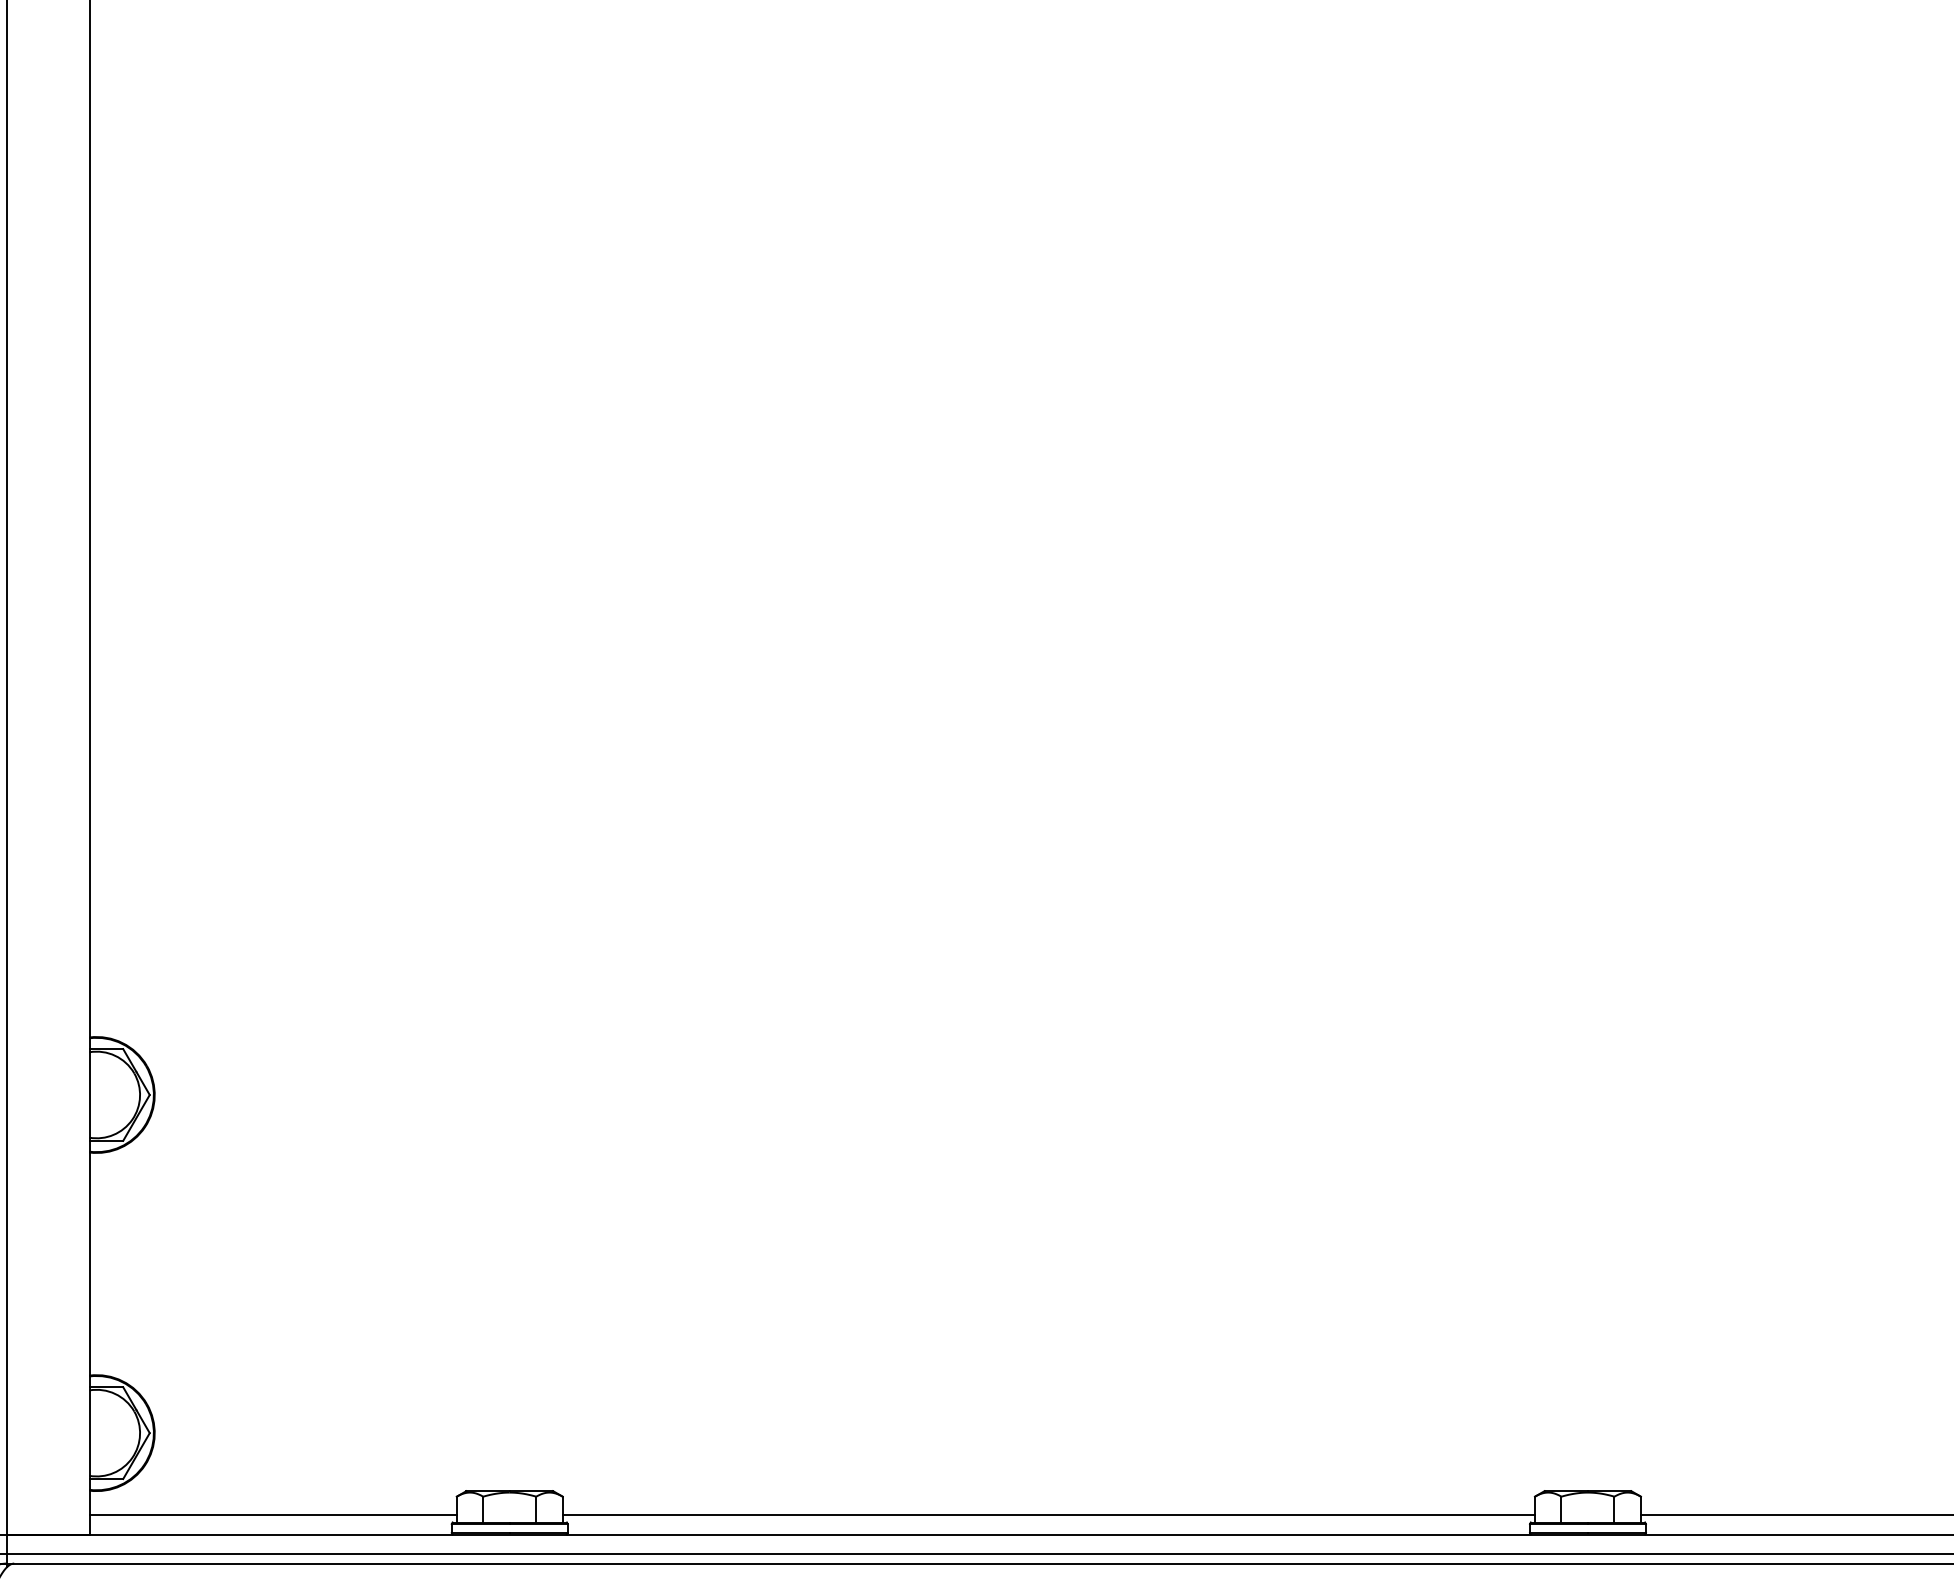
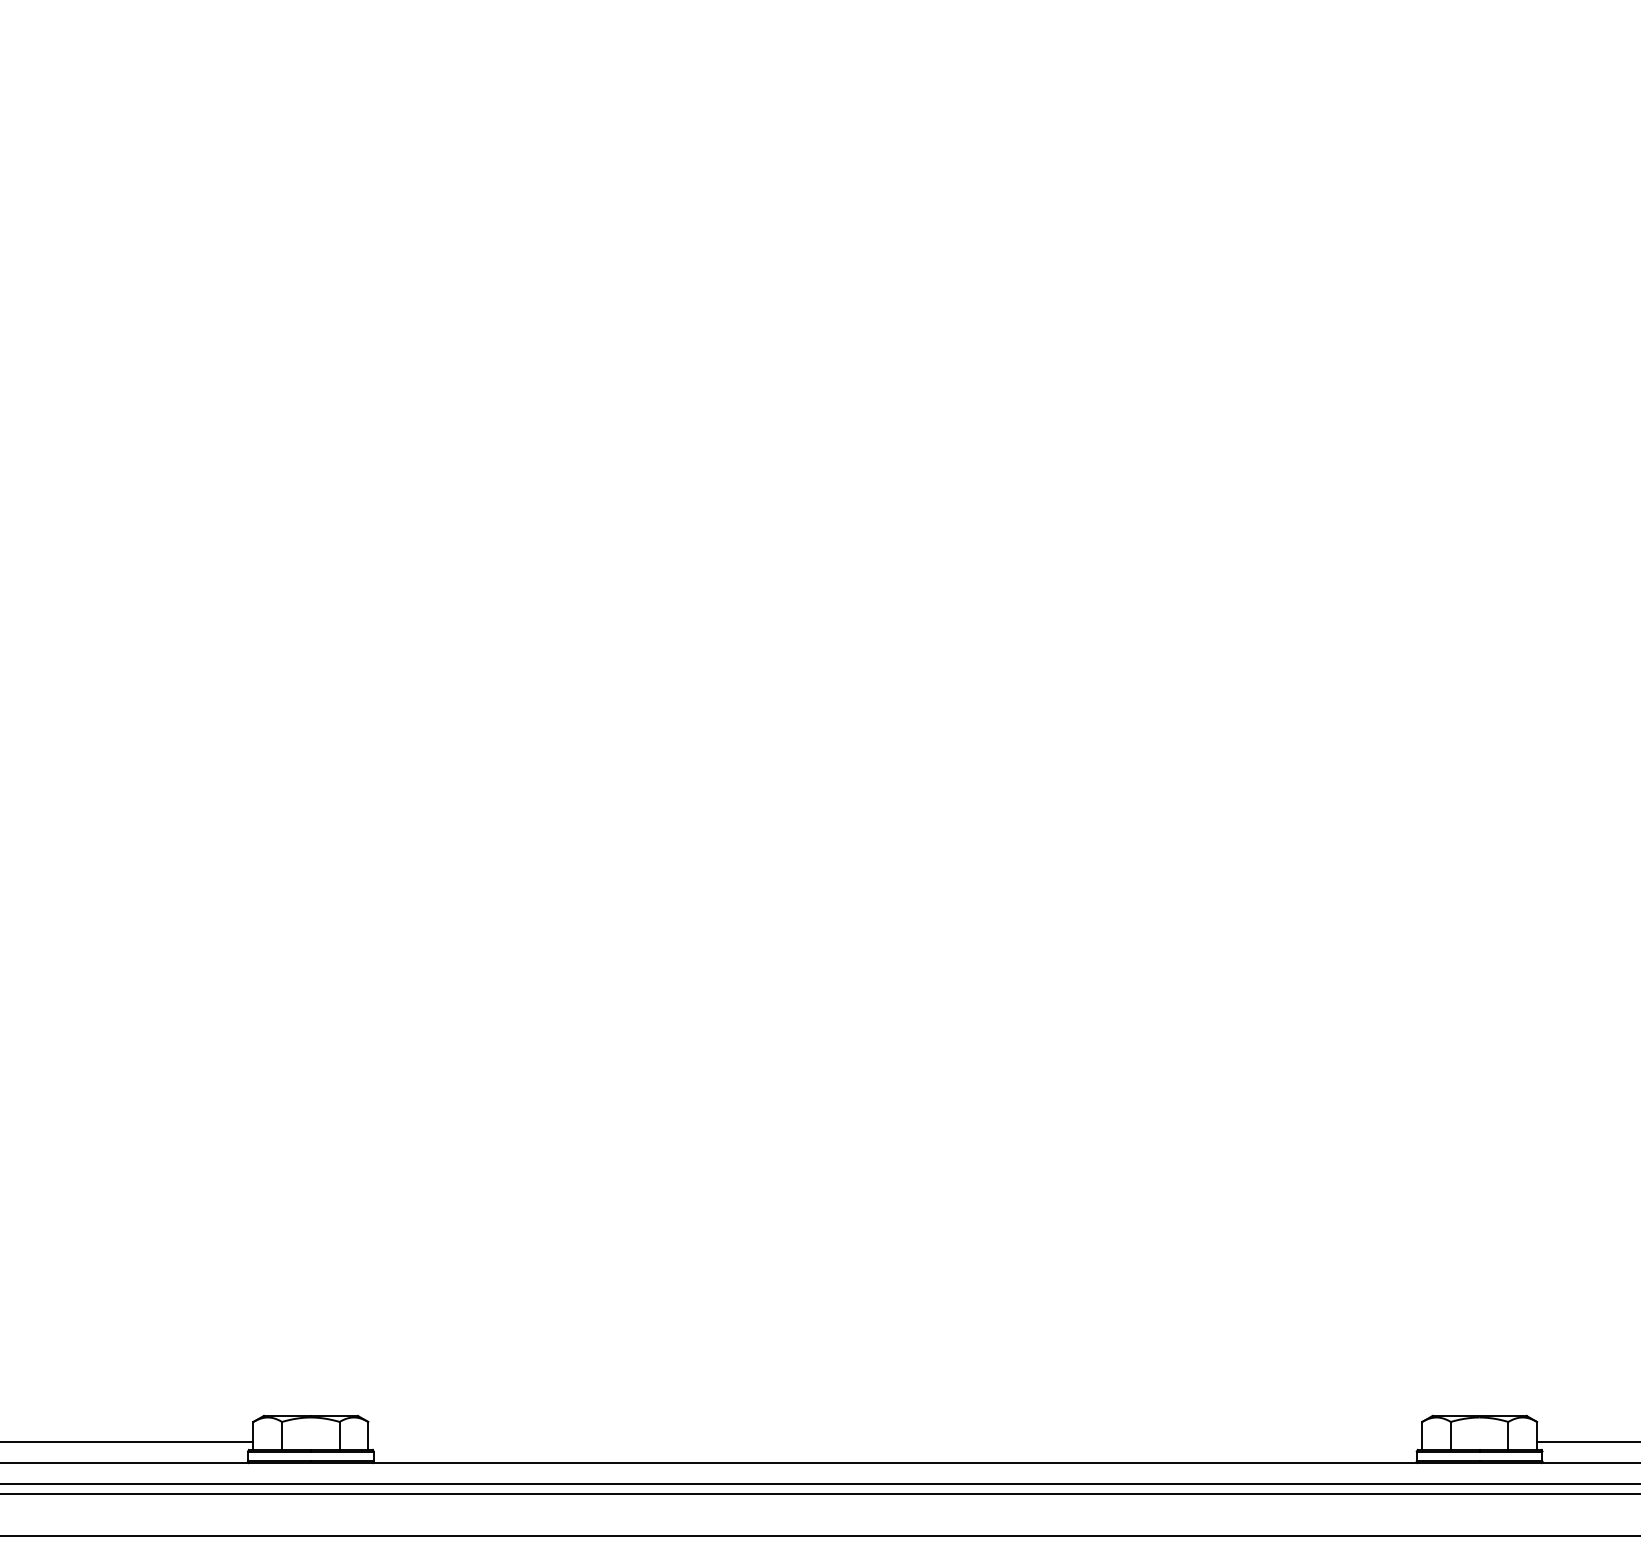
line: (1048, 1515) -> (894, 1442), removed

